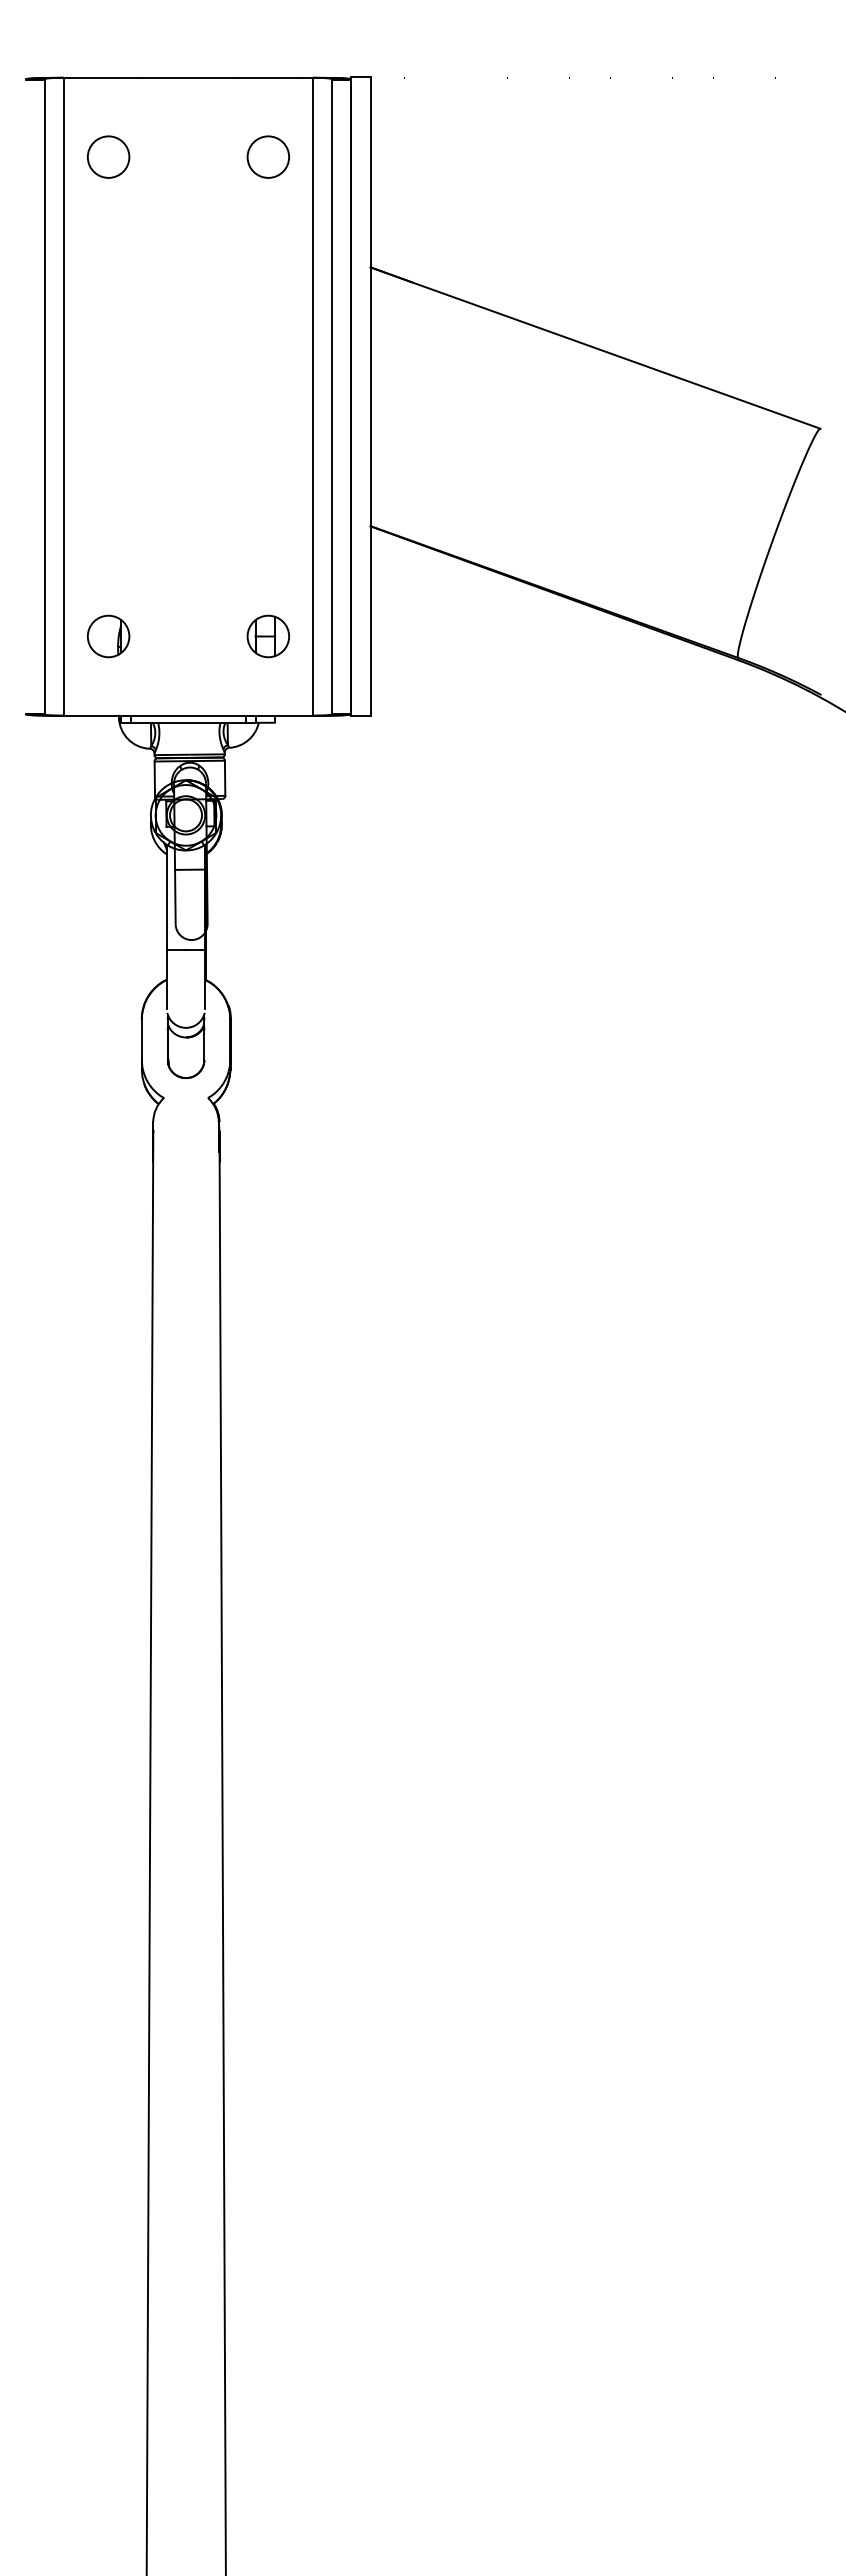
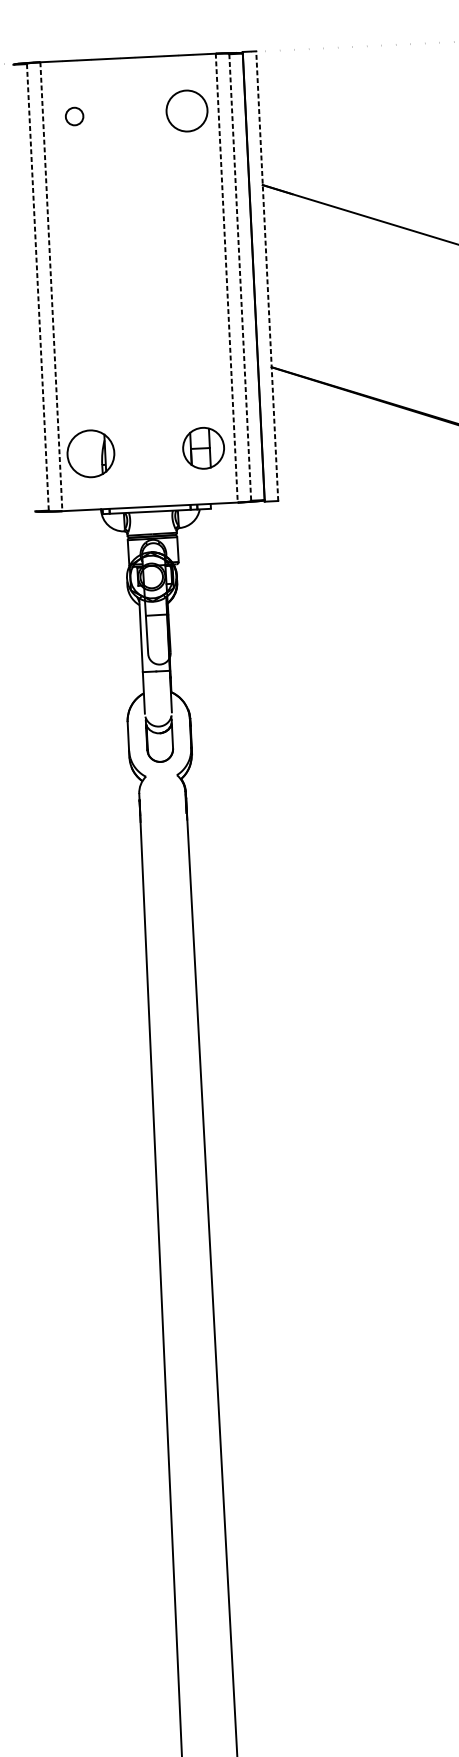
circle: (108, 156) -> (74, 116), size x0.6
circle: (268, 156) -> (187, 110), size x1.4
line: (63, 396) -> (51, 286), solid -> dashed
line: (313, 396) -> (227, 277), solid -> dashed
line: (370, 396) -> (267, 275), solid -> dashed
line: (44, 397) -> (37, 287), solid -> dashed
line: (332, 397) -> (240, 277), solid -> dashed
part: (108, 636) -> (91, 453), size x1.6
part: (267, 636) -> (202, 448), size x1.4

